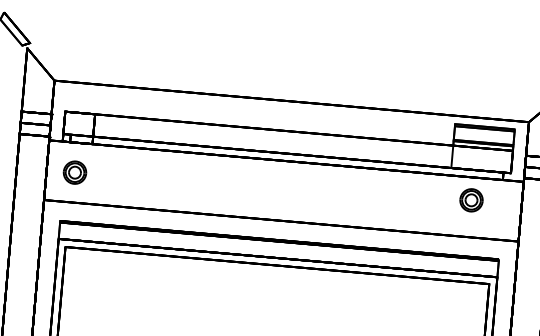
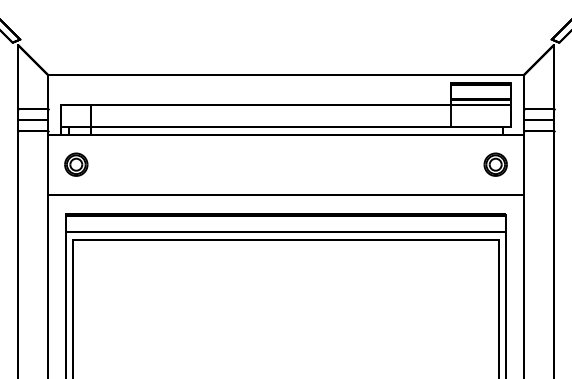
part: (471, 200) -> (495, 164), moved

